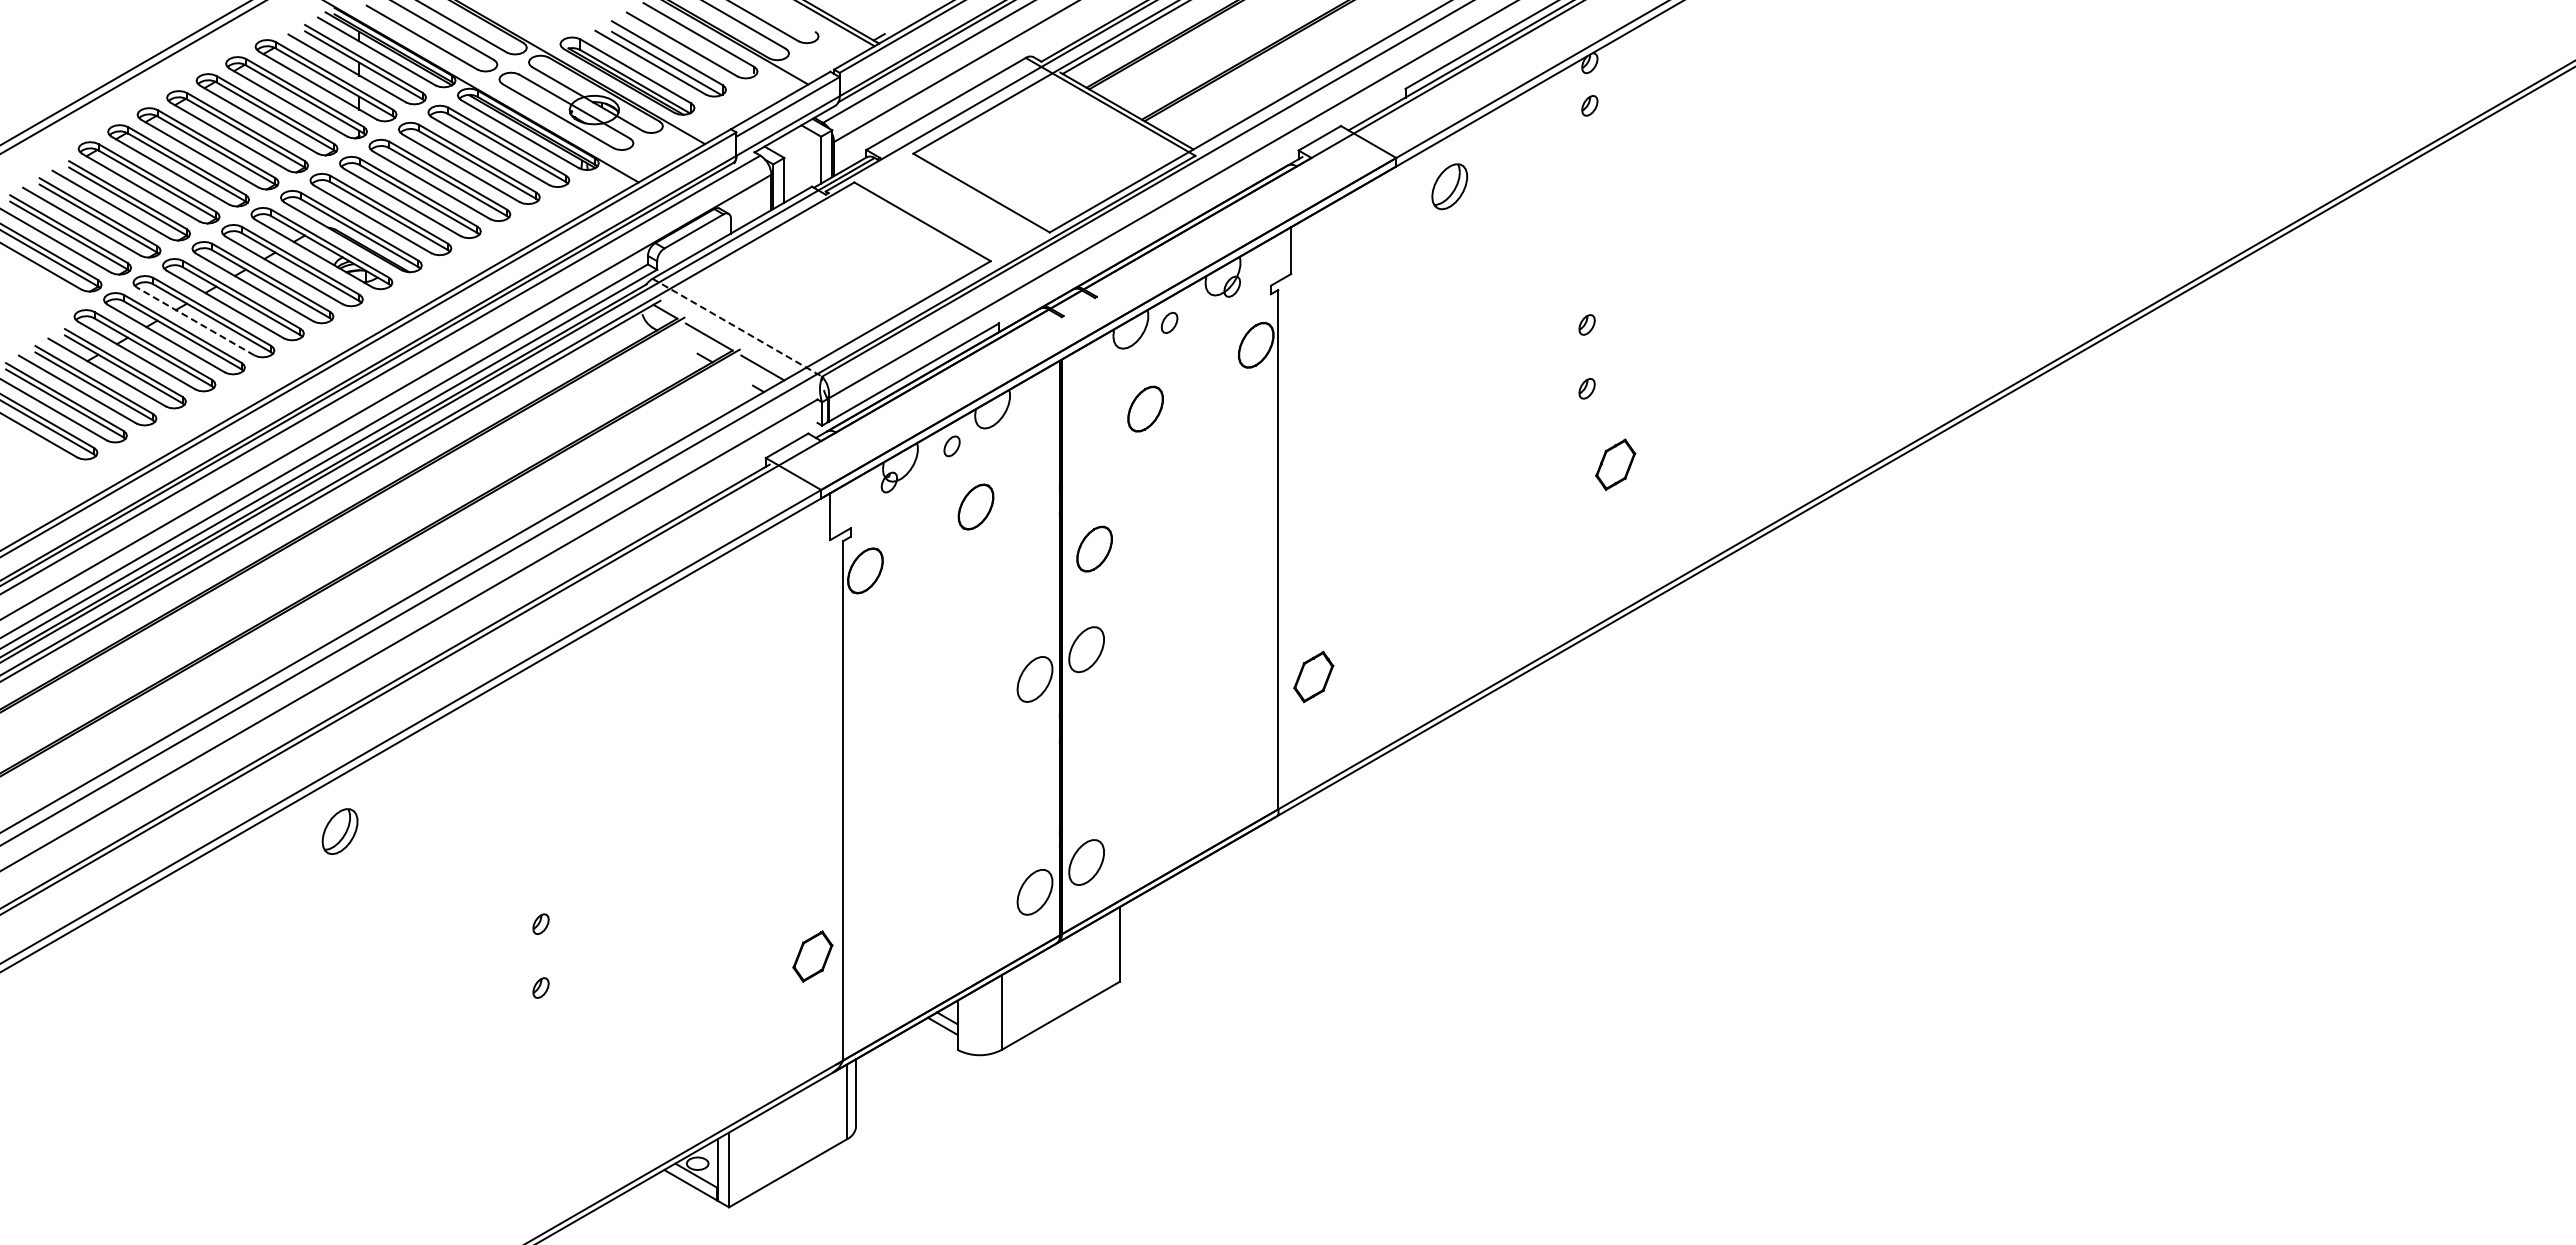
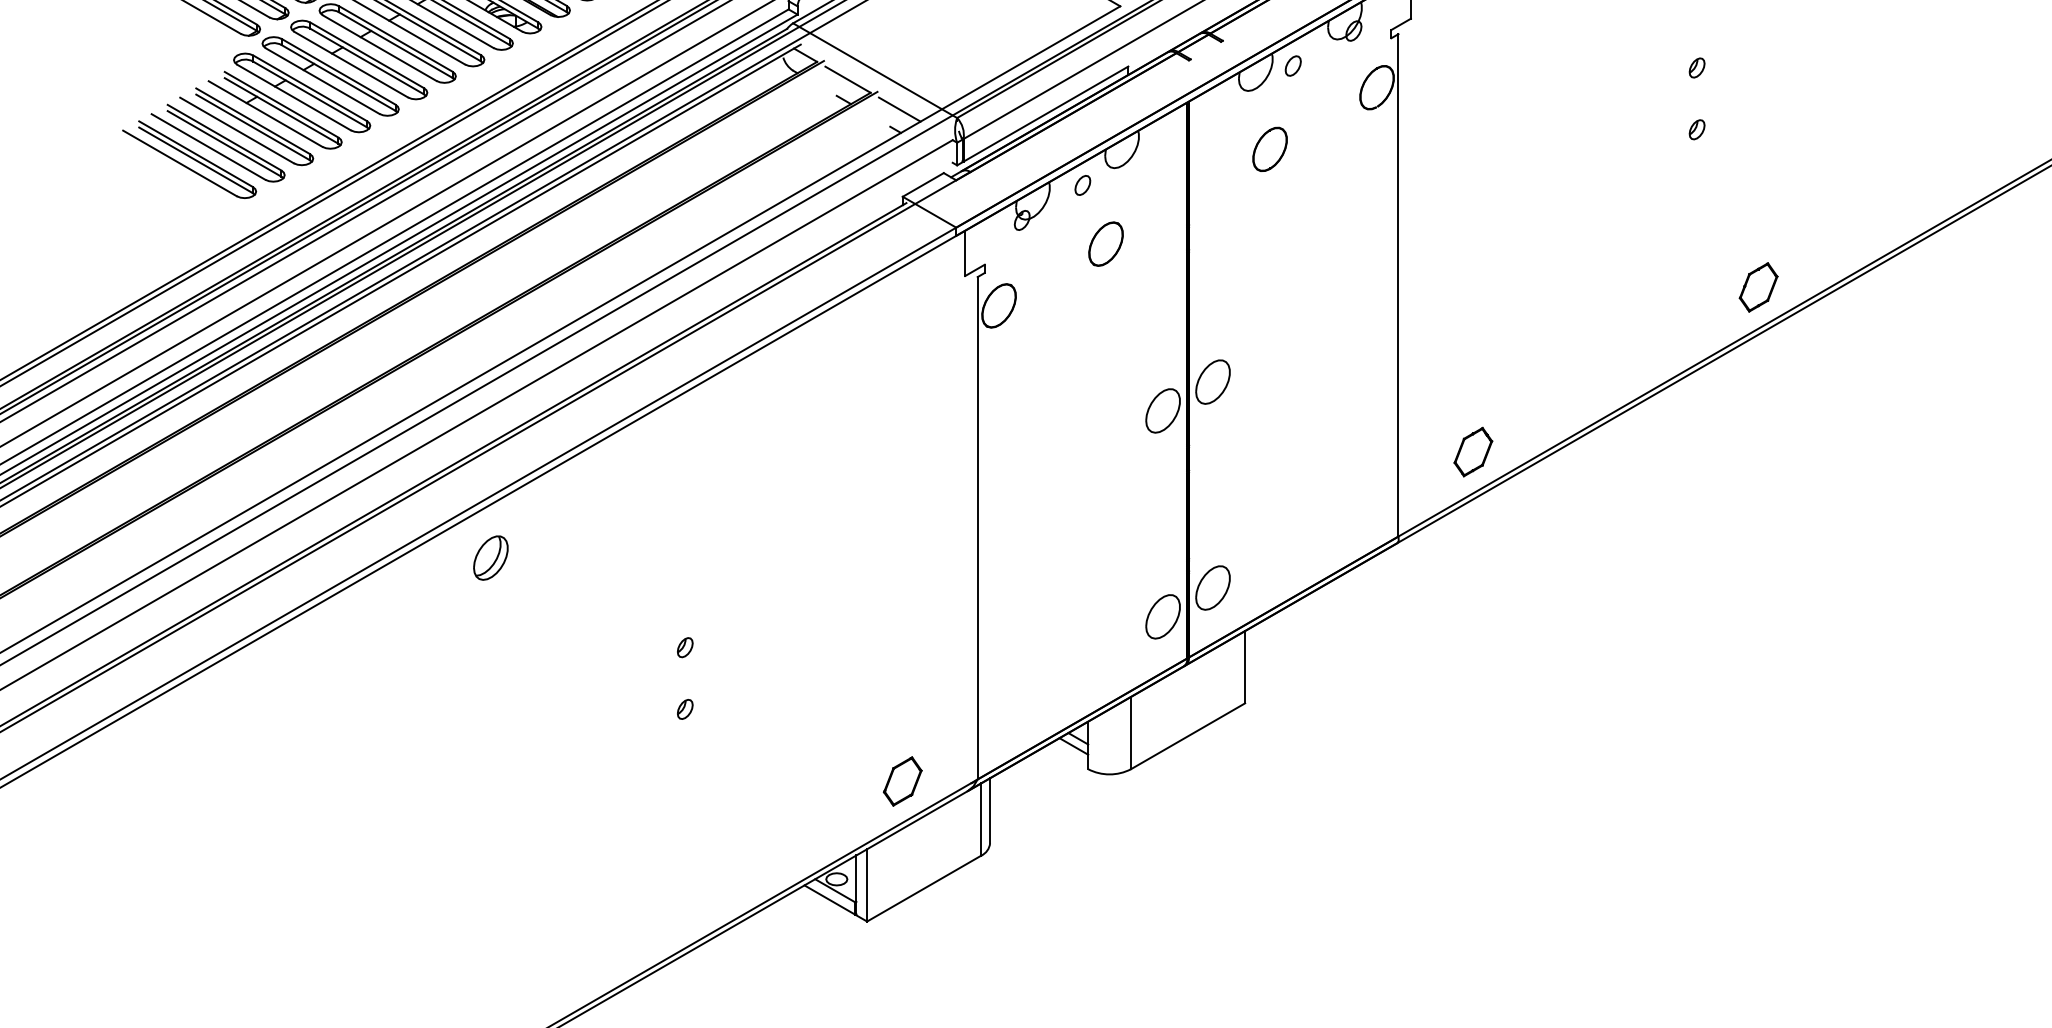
line: (195, 321) -> (351, 64), dashed -> solid
line: (737, 327) -> (875, 70), dashed -> solid
part: (1615, 464) -> (1758, 287), moved
part: (1094, 548) -> (1220, 284), removed
part: (1313, 677) -> (1473, 452), moved
part: (812, 956) -> (902, 781), moved

